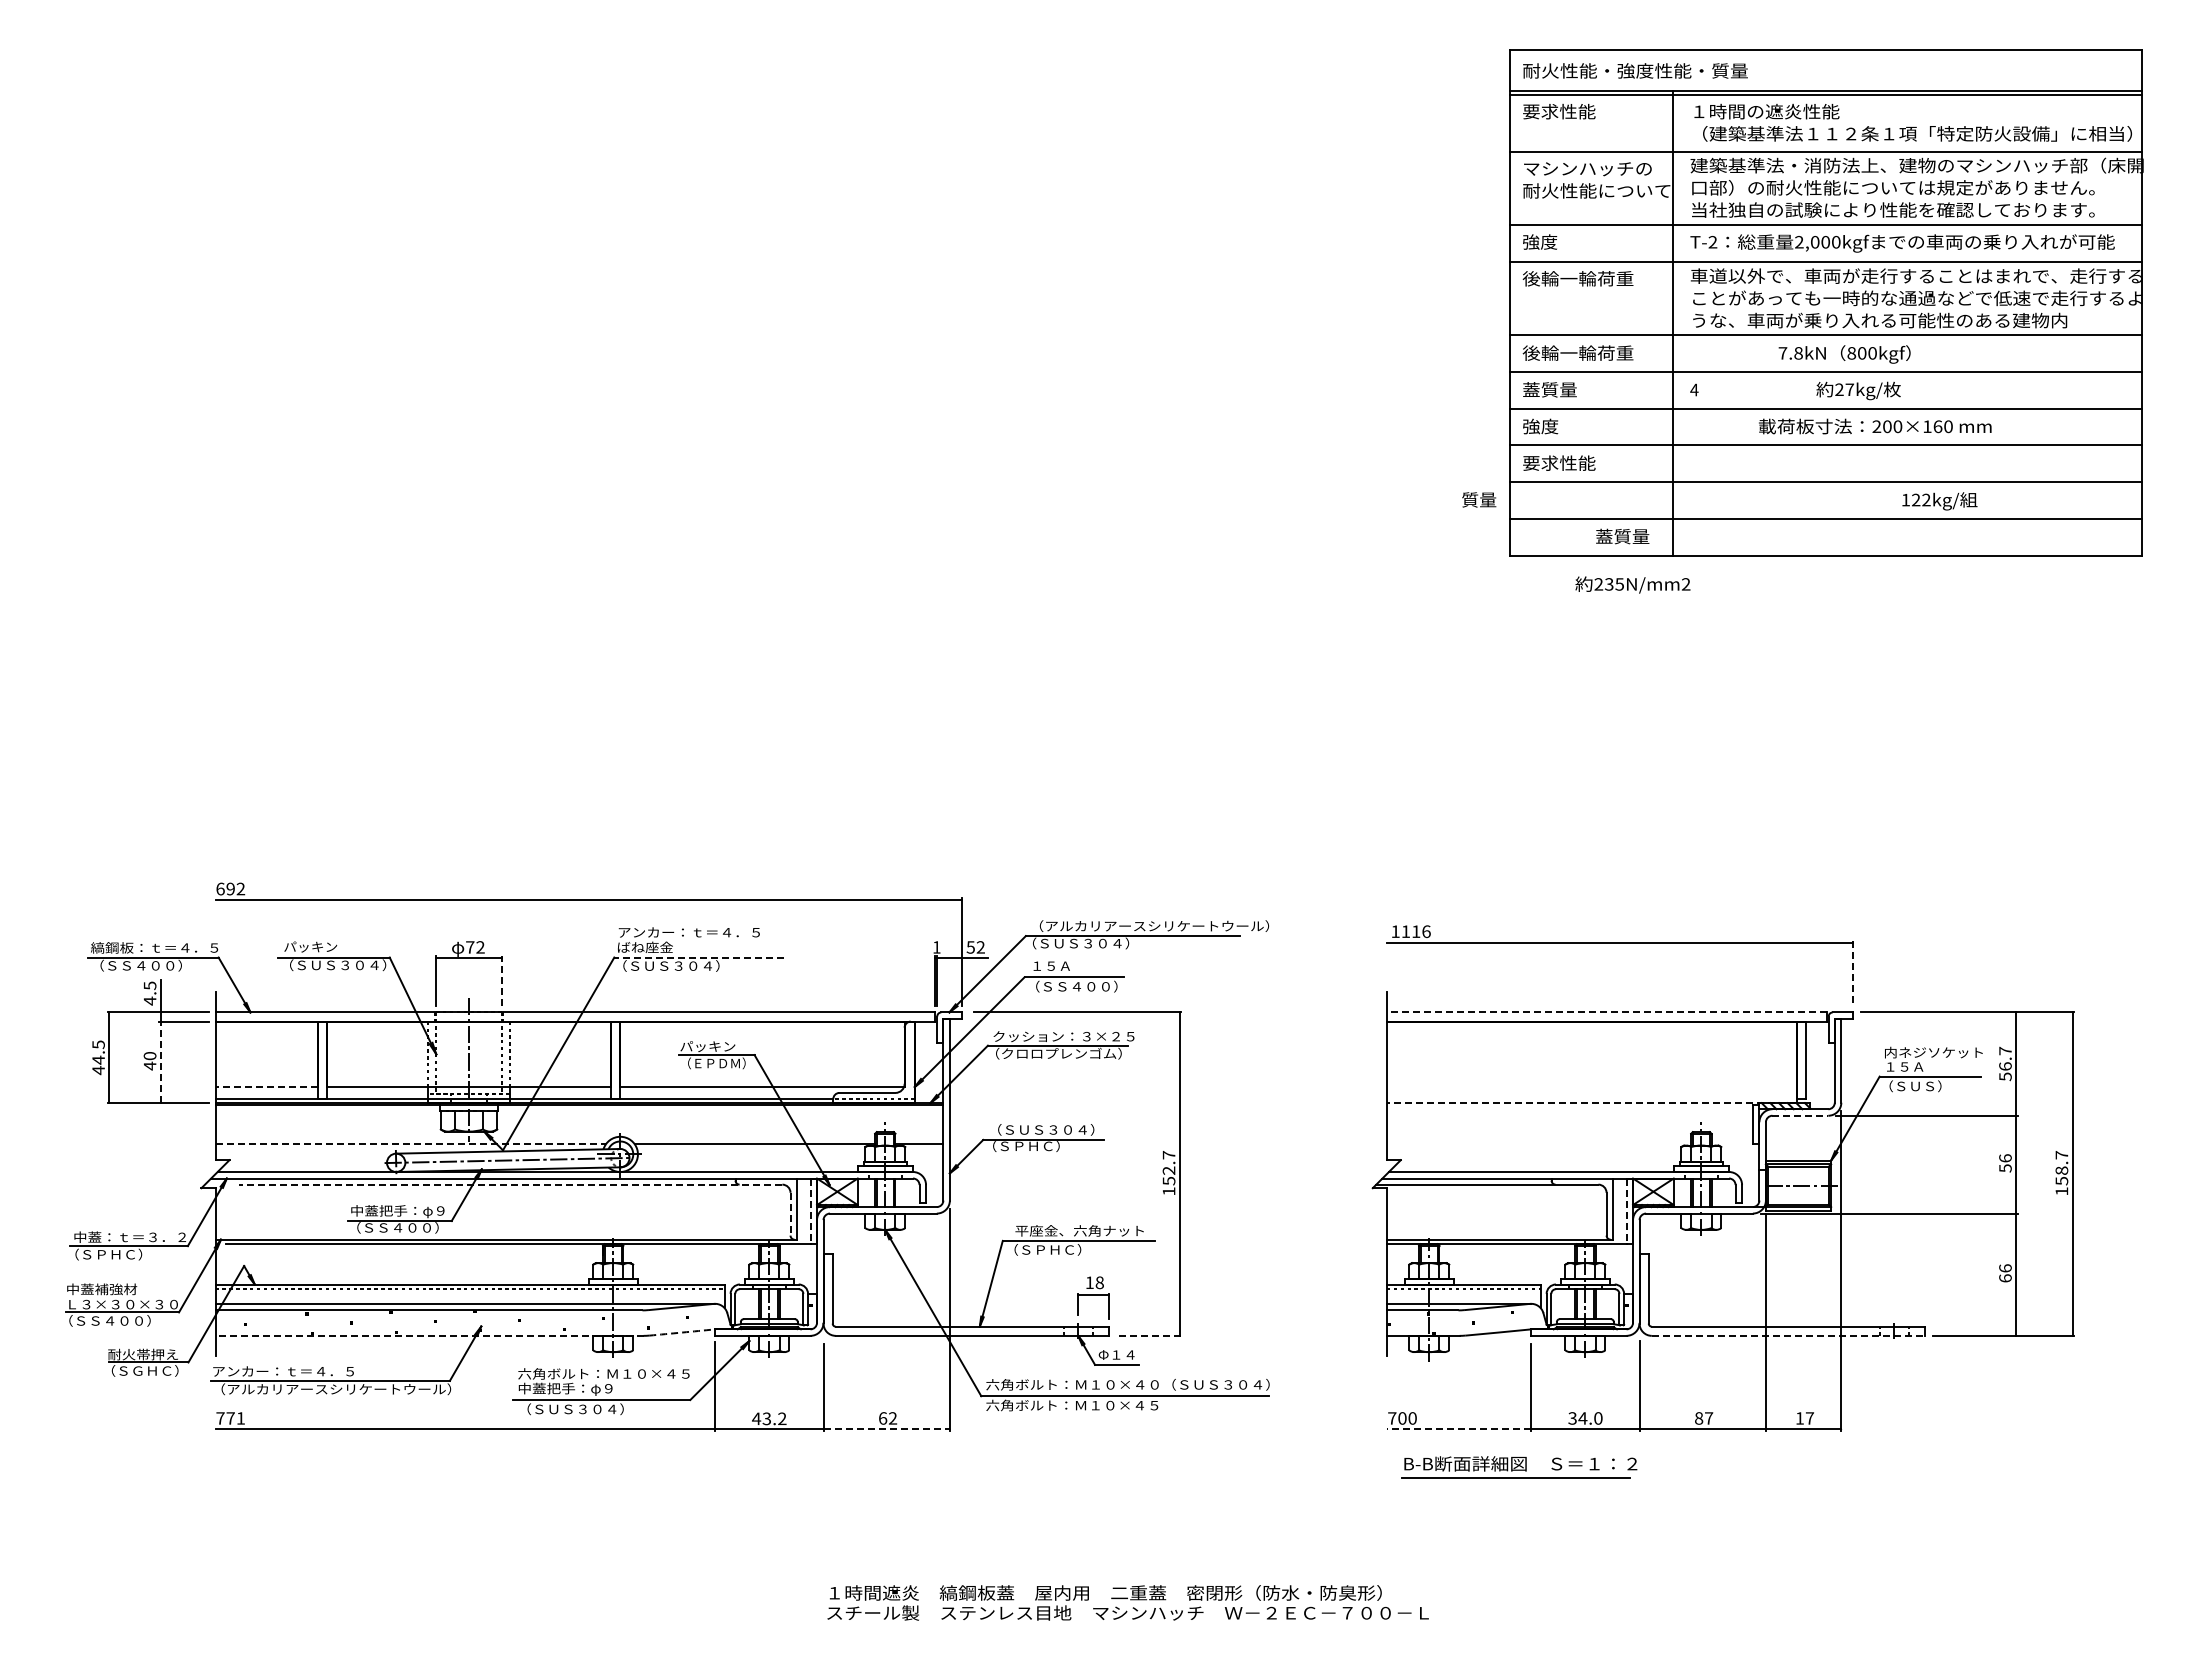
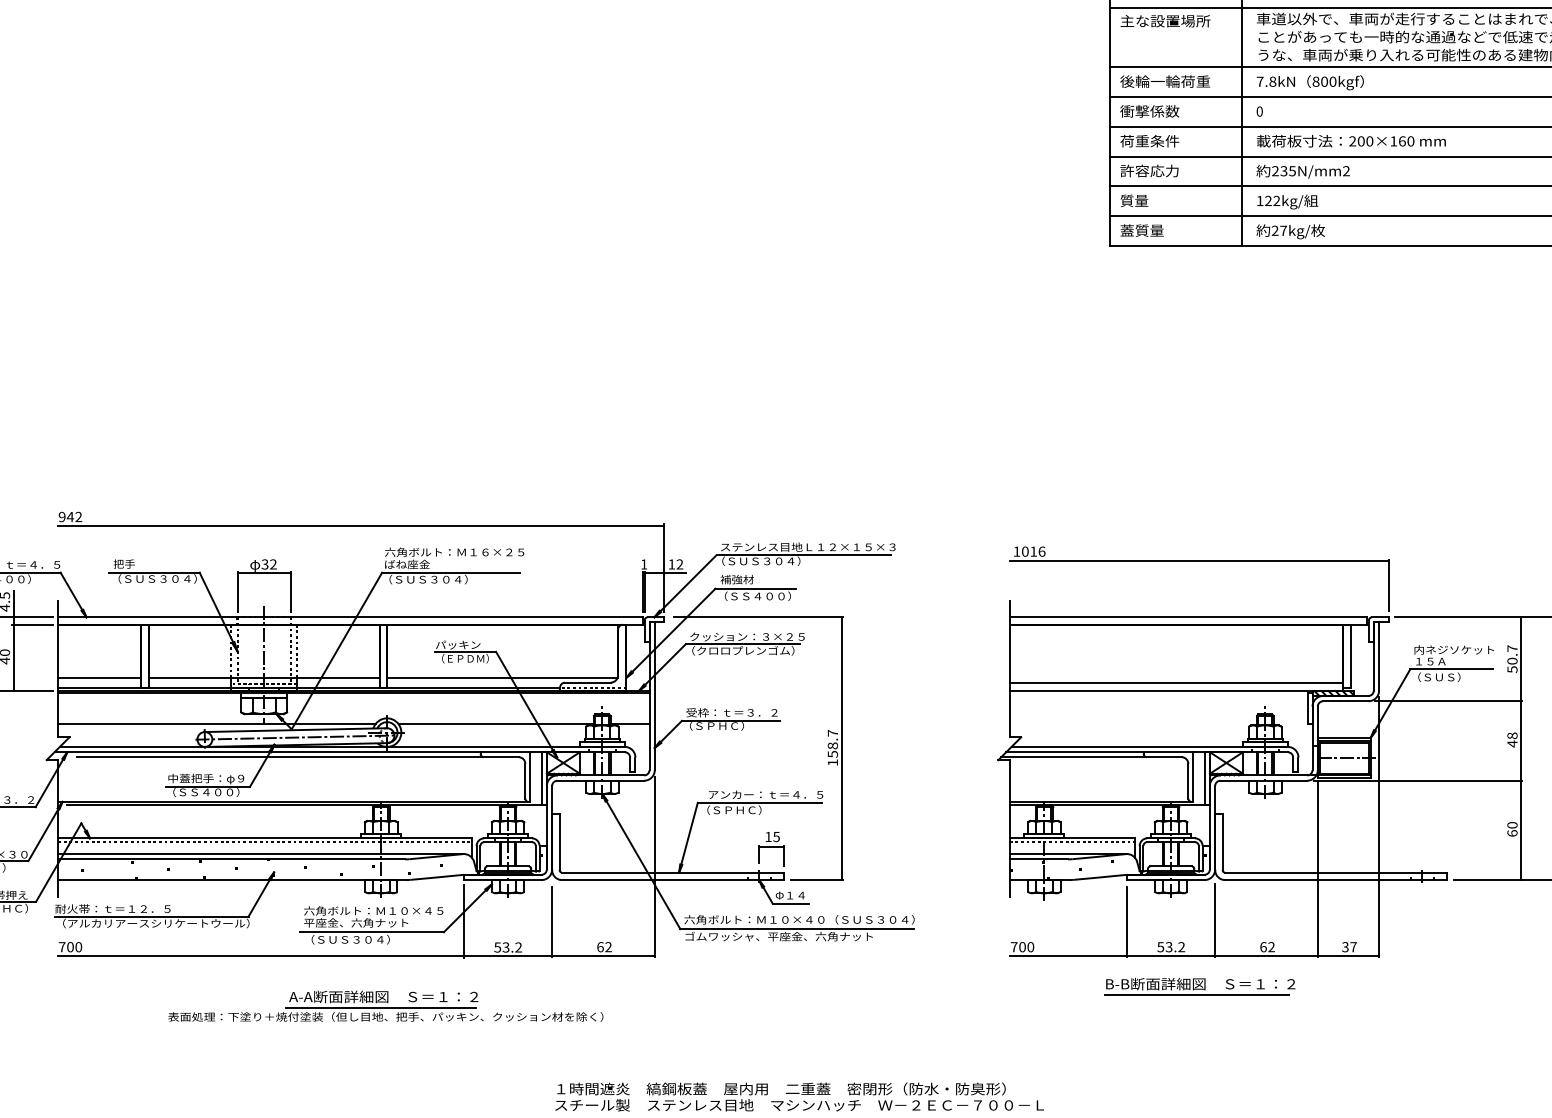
text: (1577, 278) -> (1164, 20), 後輪一輪荷重 -> 主な設置場所
text: (1844, 354) -> (1310, 82), moved
text: (1558, 389) -> (1149, 111), 蓋質量 -> 衝撃係数
text: (1694, 389) -> (1259, 111), 4 -> 0
text: (1858, 390) -> (1290, 231), moved
text: (1559, 426) -> (1150, 141), 強度 -> 荷重条件
text: (1875, 426) -> (1351, 141), moved
text: (1558, 462) -> (1149, 170), 要求性能 -> 許容応力
text: (1479, 499) -> (1134, 200), moved
text: (1939, 501) -> (1287, 202), moved
text: (1622, 536) -> (1141, 230), moved
text: (1632, 584) -> (1302, 171), moved
text: (225, 888) -> (66, 516), 692 -> 942
text: (1150, 925) -> (817, 546), （アルカリアースシリケートウール） -> ステンレス目地Ｌ１２×１５×３
text: (1405, 931) -> (1024, 551), 1116 -> 1016
text: (703, 932) -> (454, 552), アンカー：ｔ＝４．５ -> 六角ボルト：Ｍ１６×２５
text: (310, 946) -> (135, 563), パッキン -> 把手
text: (470, 947) -> (265, 564), 72 -> 32
text: (970, 947) -> (671, 564), 52 -> 12
line: (699, 957) -> (451, 572), dashed -> solid
text: (1050, 965) -> (736, 579), １５Ａ -> 補強材
line: (1853, 973) -> (1388, 585), dashed -> solid
line: (501, 981) -> (290, 592), dashed -> solid
line: (1606, 1012) -> (1188, 617), dashed -> solid
line: (161, 1062) -> (14, 657), dashed -> solid
text: (2005, 1066) -> (1512, 661), 56.7 -> 50.7
line: (266, 1086) -> (99, 677), dashed -> solid
line: (1591, 1092) -> (1176, 682), added
line: (1591, 1103) -> (1176, 691), dashed -> solid
line: (1800, 1115) -> (1345, 701), dashed -> solid
text: (1044, 1129) -> (731, 712), （ＳＵＳ３０４） -> 受枠：ｔ＝３．２
line: (411, 1143) -> (217, 723), dashed -> solid
text: (2005, 1163) -> (1512, 740), 56 -> 48
text: (1168, 1170) -> (832, 745), 152.7 -> 158.7
line: (510, 1184) -> (297, 757), dashed -> solid
line: (810, 1211) -> (541, 779), dashed -> solid
line: (1626, 1211) -> (1204, 779), dashed -> solid
line: (790, 1214) -> (525, 781), dashed -> solid
text: (1086, 1230) -> (765, 794), 平座金、六角ナット -> アンカー：ｔ＝４．５
text: (2005, 1268) -> (1512, 825), 66 -> 60
text: (1099, 1282) -> (776, 836), 18 -> 15
arc: (682, 1332) -> (437, 877), dashed -> solid
line: (429, 1335) -> (231, 879), dashed -> solid
line: (1148, 1335) -> (816, 879), dashed -> solid
line: (1788, 1335) -> (1336, 879), dashed -> solid
text: (268, 1371) -> (101, 909), アンカー：ｔ＝４．５ -> 耐火帯：ｔ＝１２．５
text: (582, 1388) -> (356, 922), 中蓋把手：φ９ -> 平座金、六角ナット
text: (1102, 1405) -> (778, 936), 六角ボルト：Ｍ１０×４５ -> ゴムワッシャ、平座金、六角ナット
text: (235, 1418) -> (74, 947), 771 -> 700
text: (756, 1418) -> (497, 947), 43.2 -> 53.2
text: (1585, 1418) -> (1171, 947), 34.0 -> 53.2
text: (1704, 1418) -> (1267, 947), 87 -> 62
text: (1799, 1418) -> (1345, 947), 17 -> 37
line: (887, 1429) -> (604, 956), dashed -> solid
line: (1458, 1429) -> (1068, 956), dashed -> solid
part: (1519, 1467) -> (1199, 987), moved
part: (618, 1491) -> (385, 1006), added

